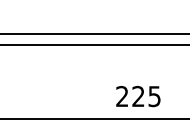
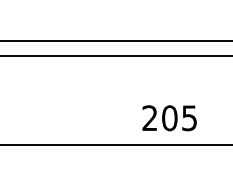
text: (138, 96) -> (169, 118), 225 -> 205

